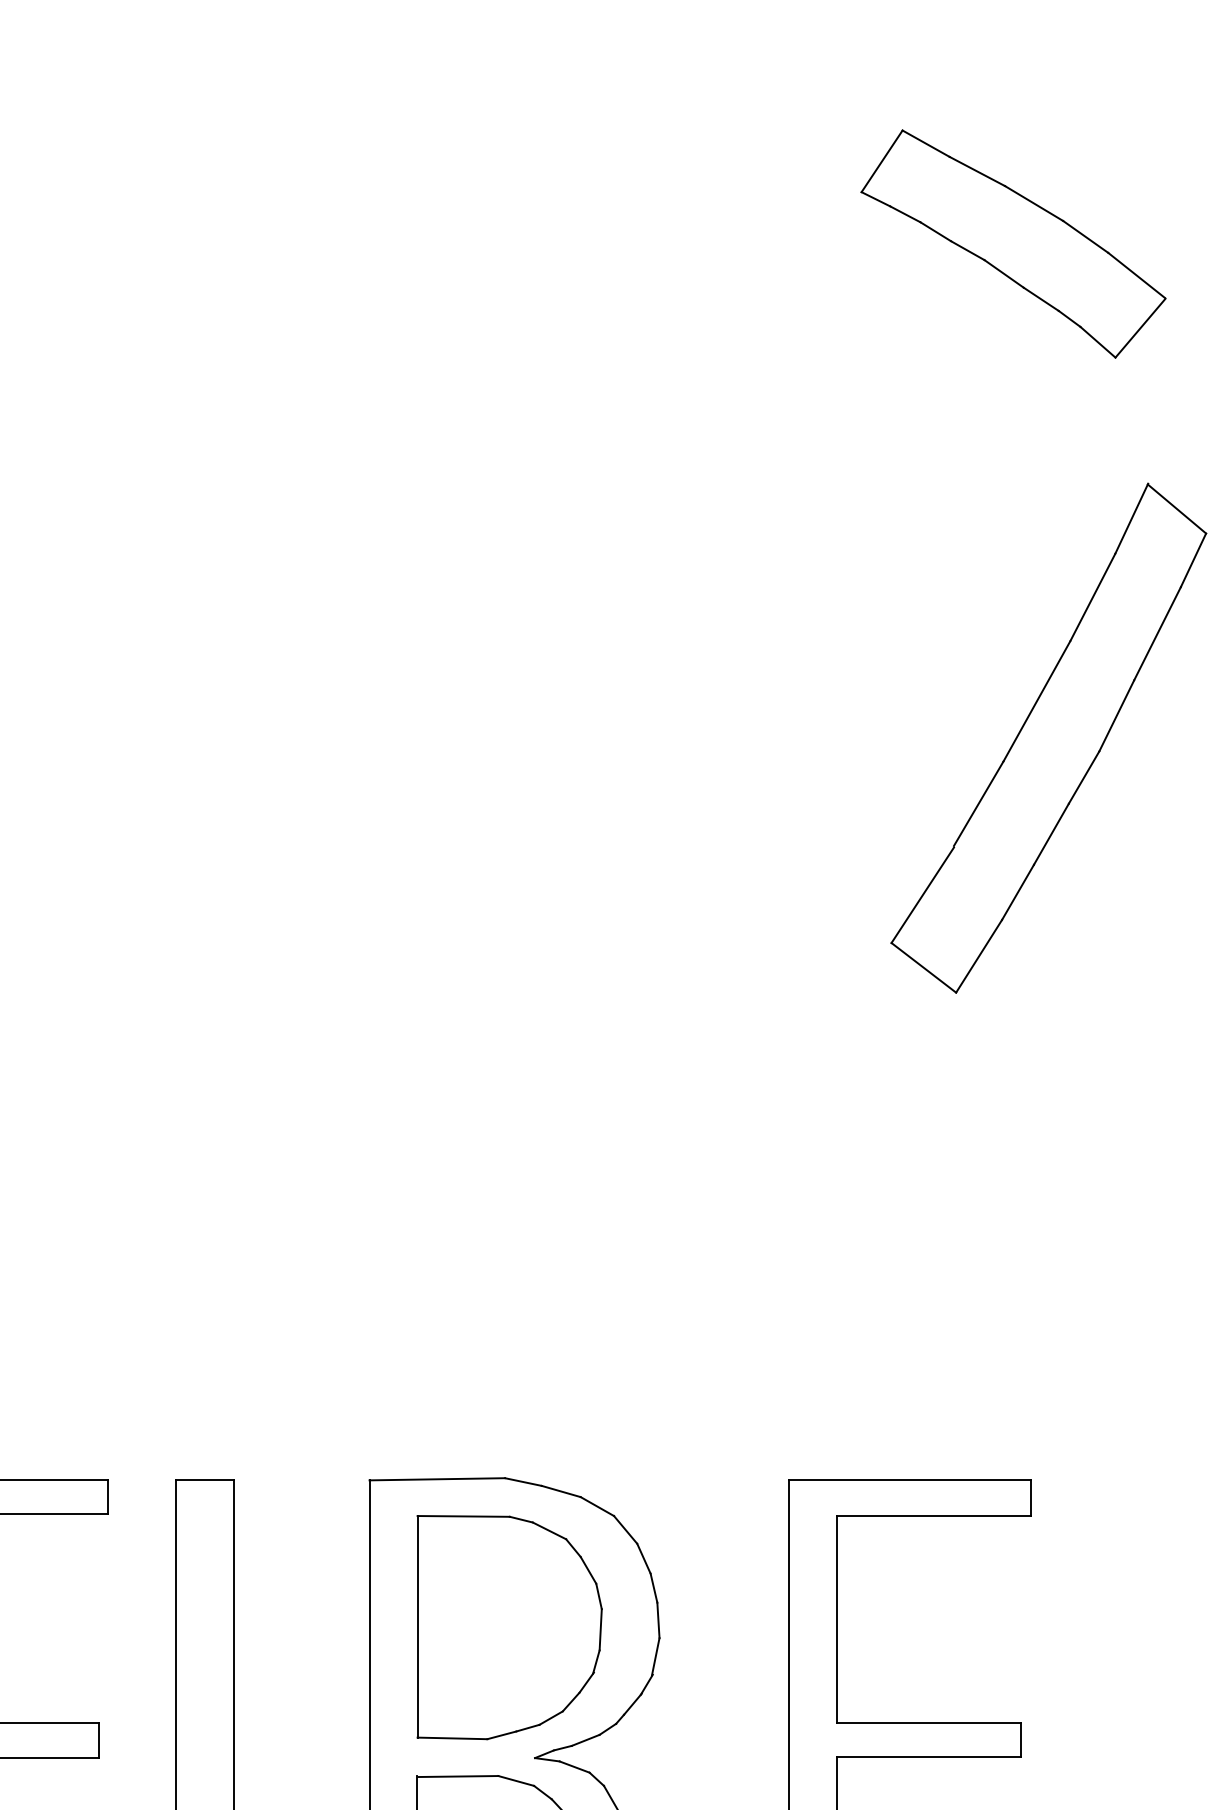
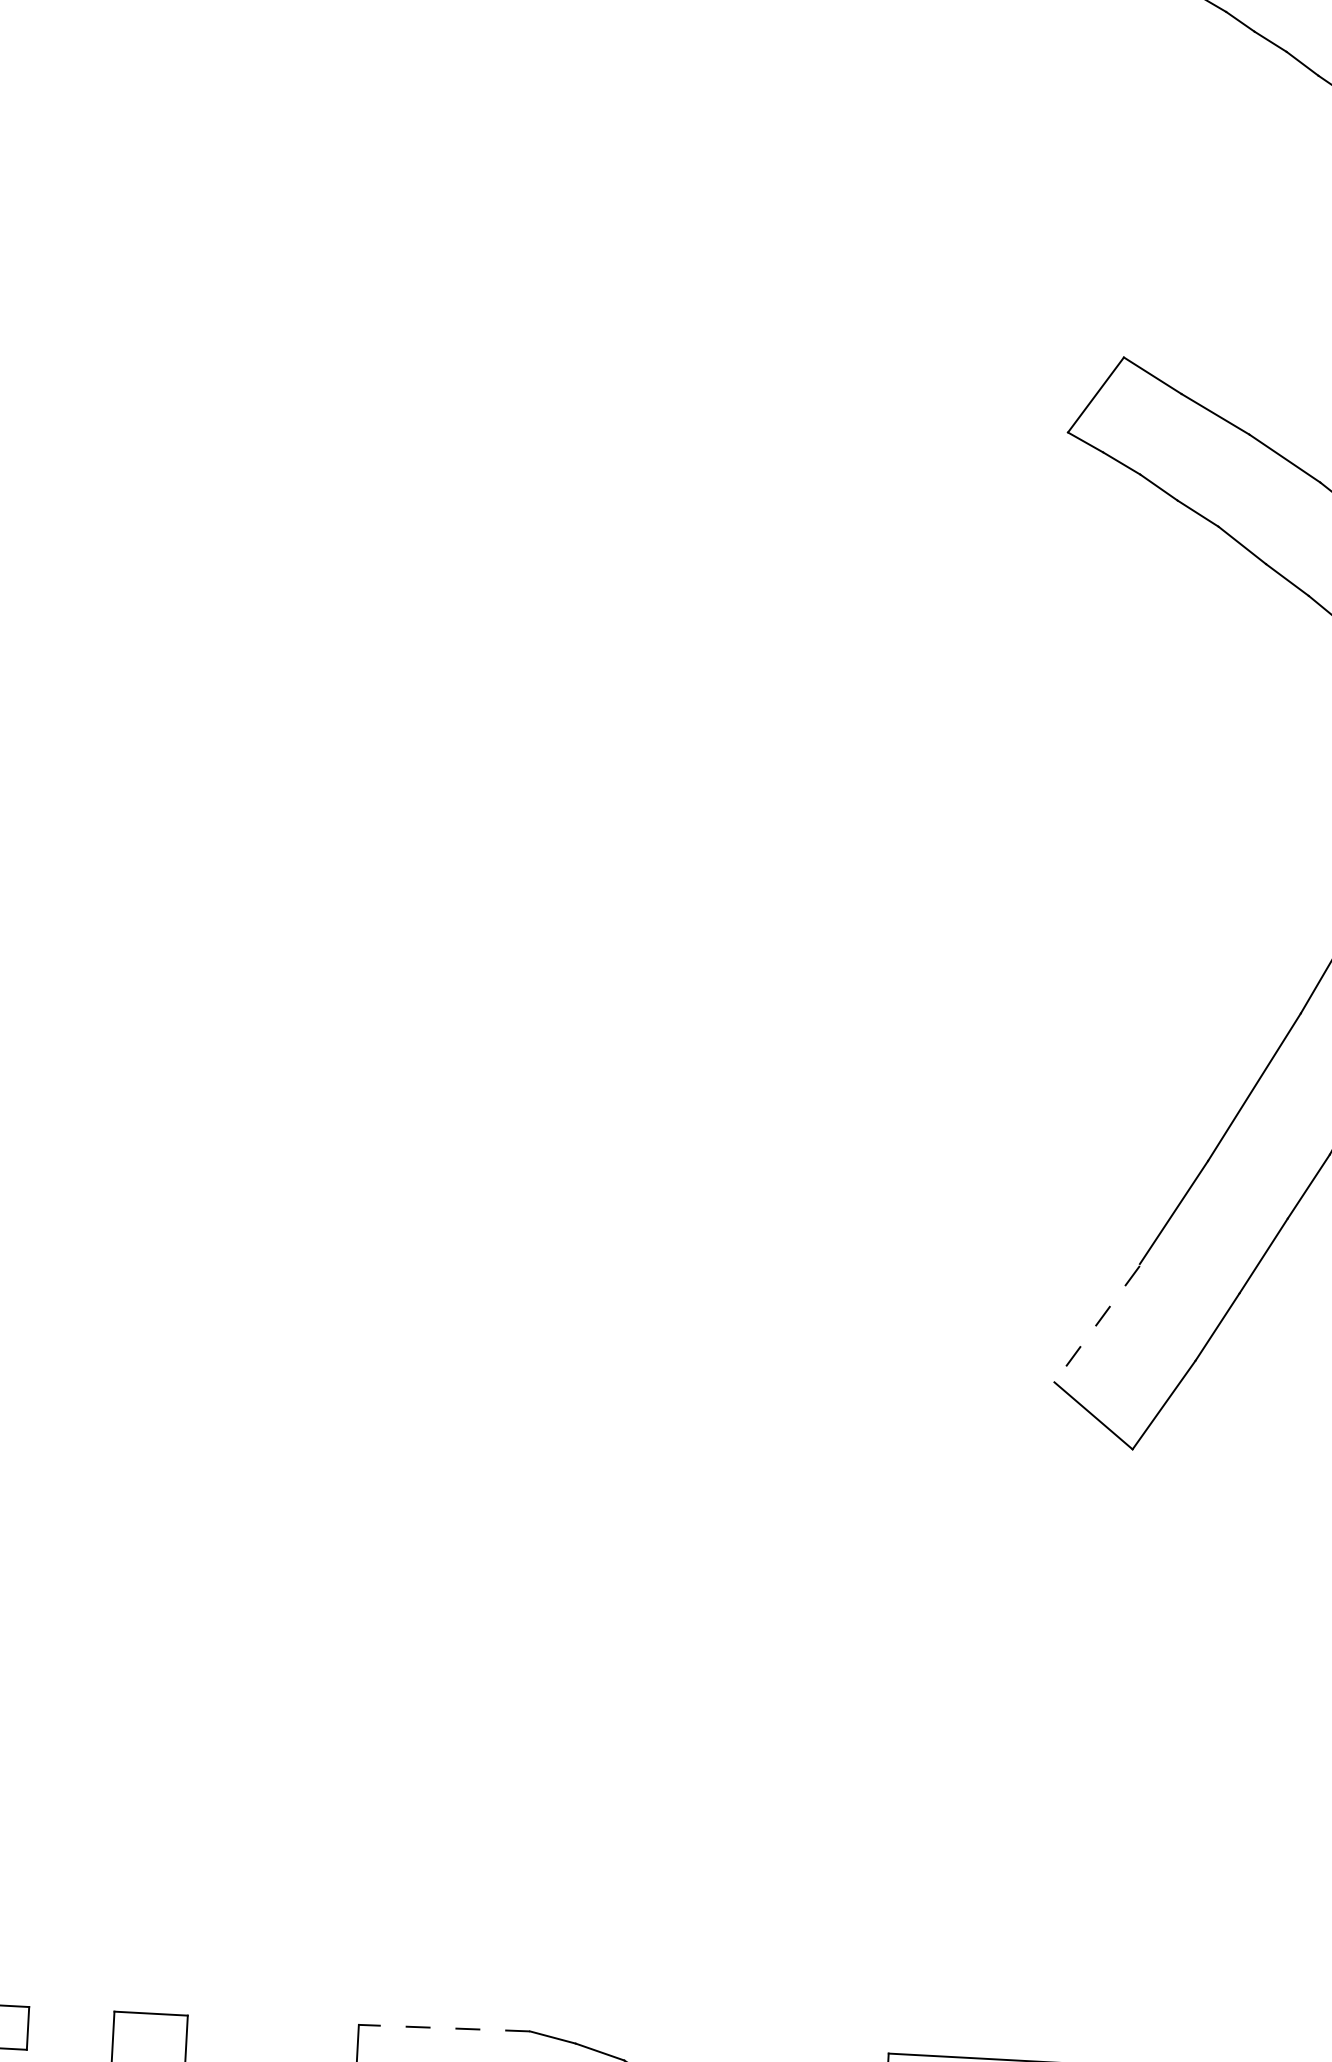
line: (922, 895) -> (1096, 1324), solid -> dashed
line: (437, 1479) -> (444, 2028), solid -> dashed

